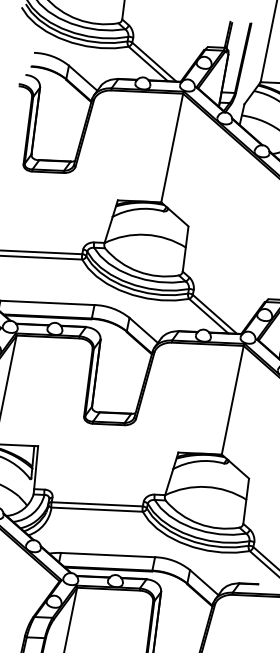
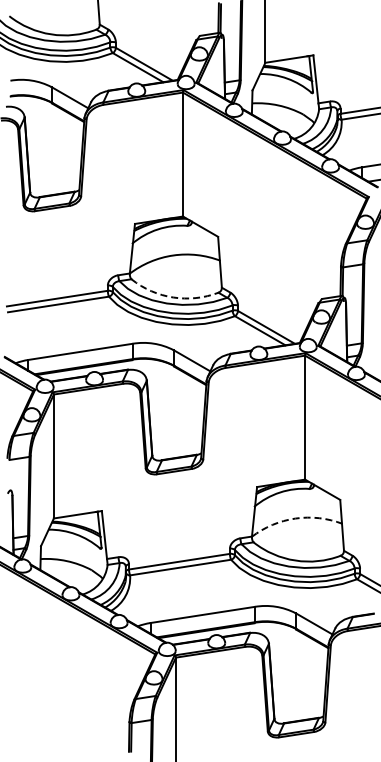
arc: (138, 271) -> (173, 297), solid -> dashed
arc: (206, 486) -> (295, 518), solid -> dashed

